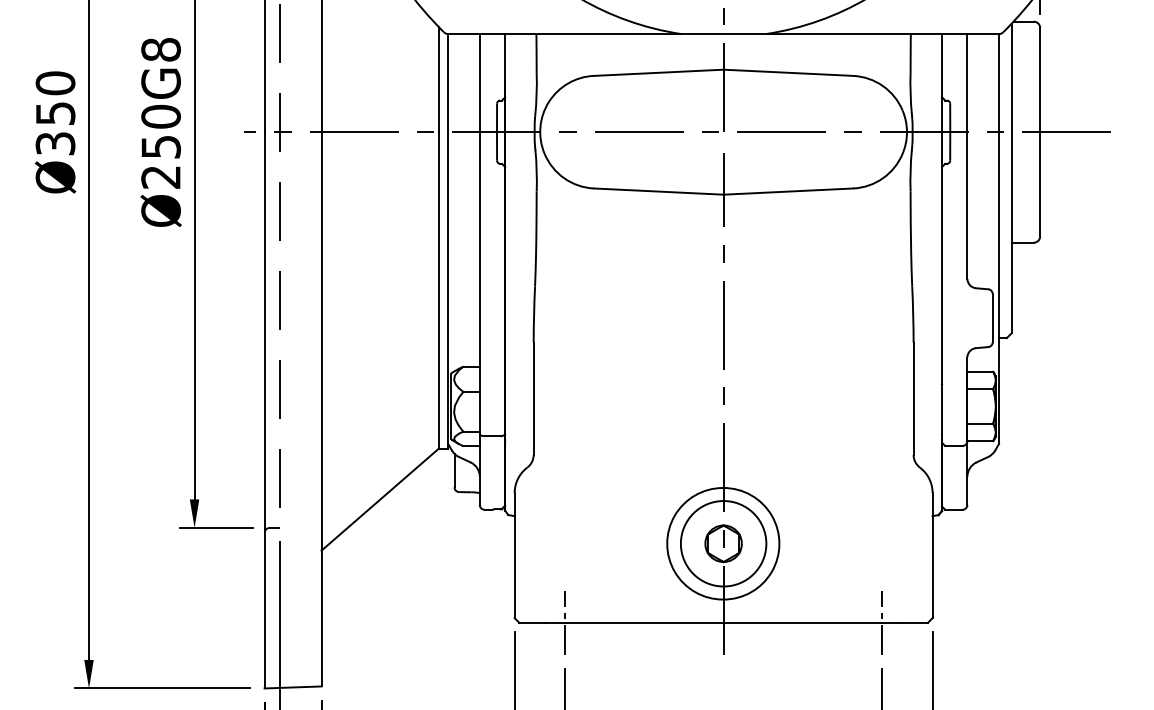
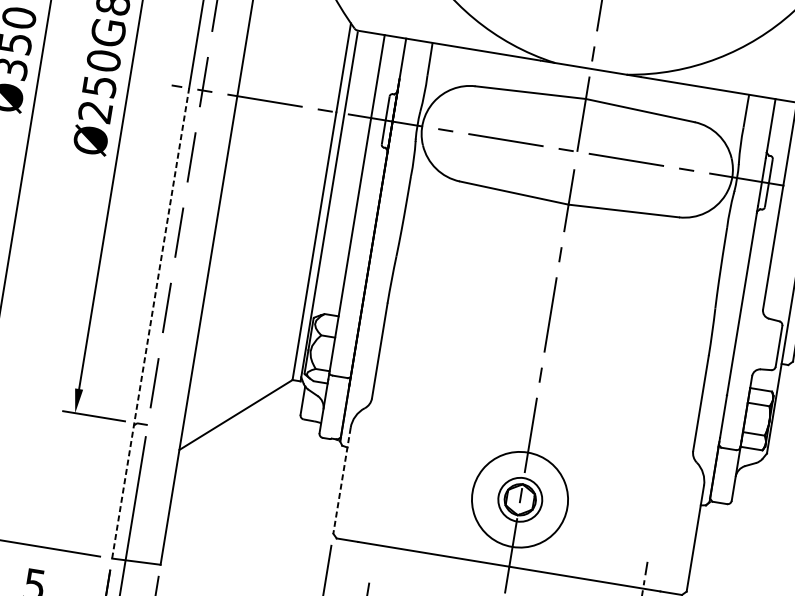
line: (264, 409) -> (150, 322), solid -> dashed
circle: (723, 543) -> (520, 499), size x0.6
line: (514, 555) -> (341, 480), solid -> dashed
line: (565, 622) -> (375, 544), removed

